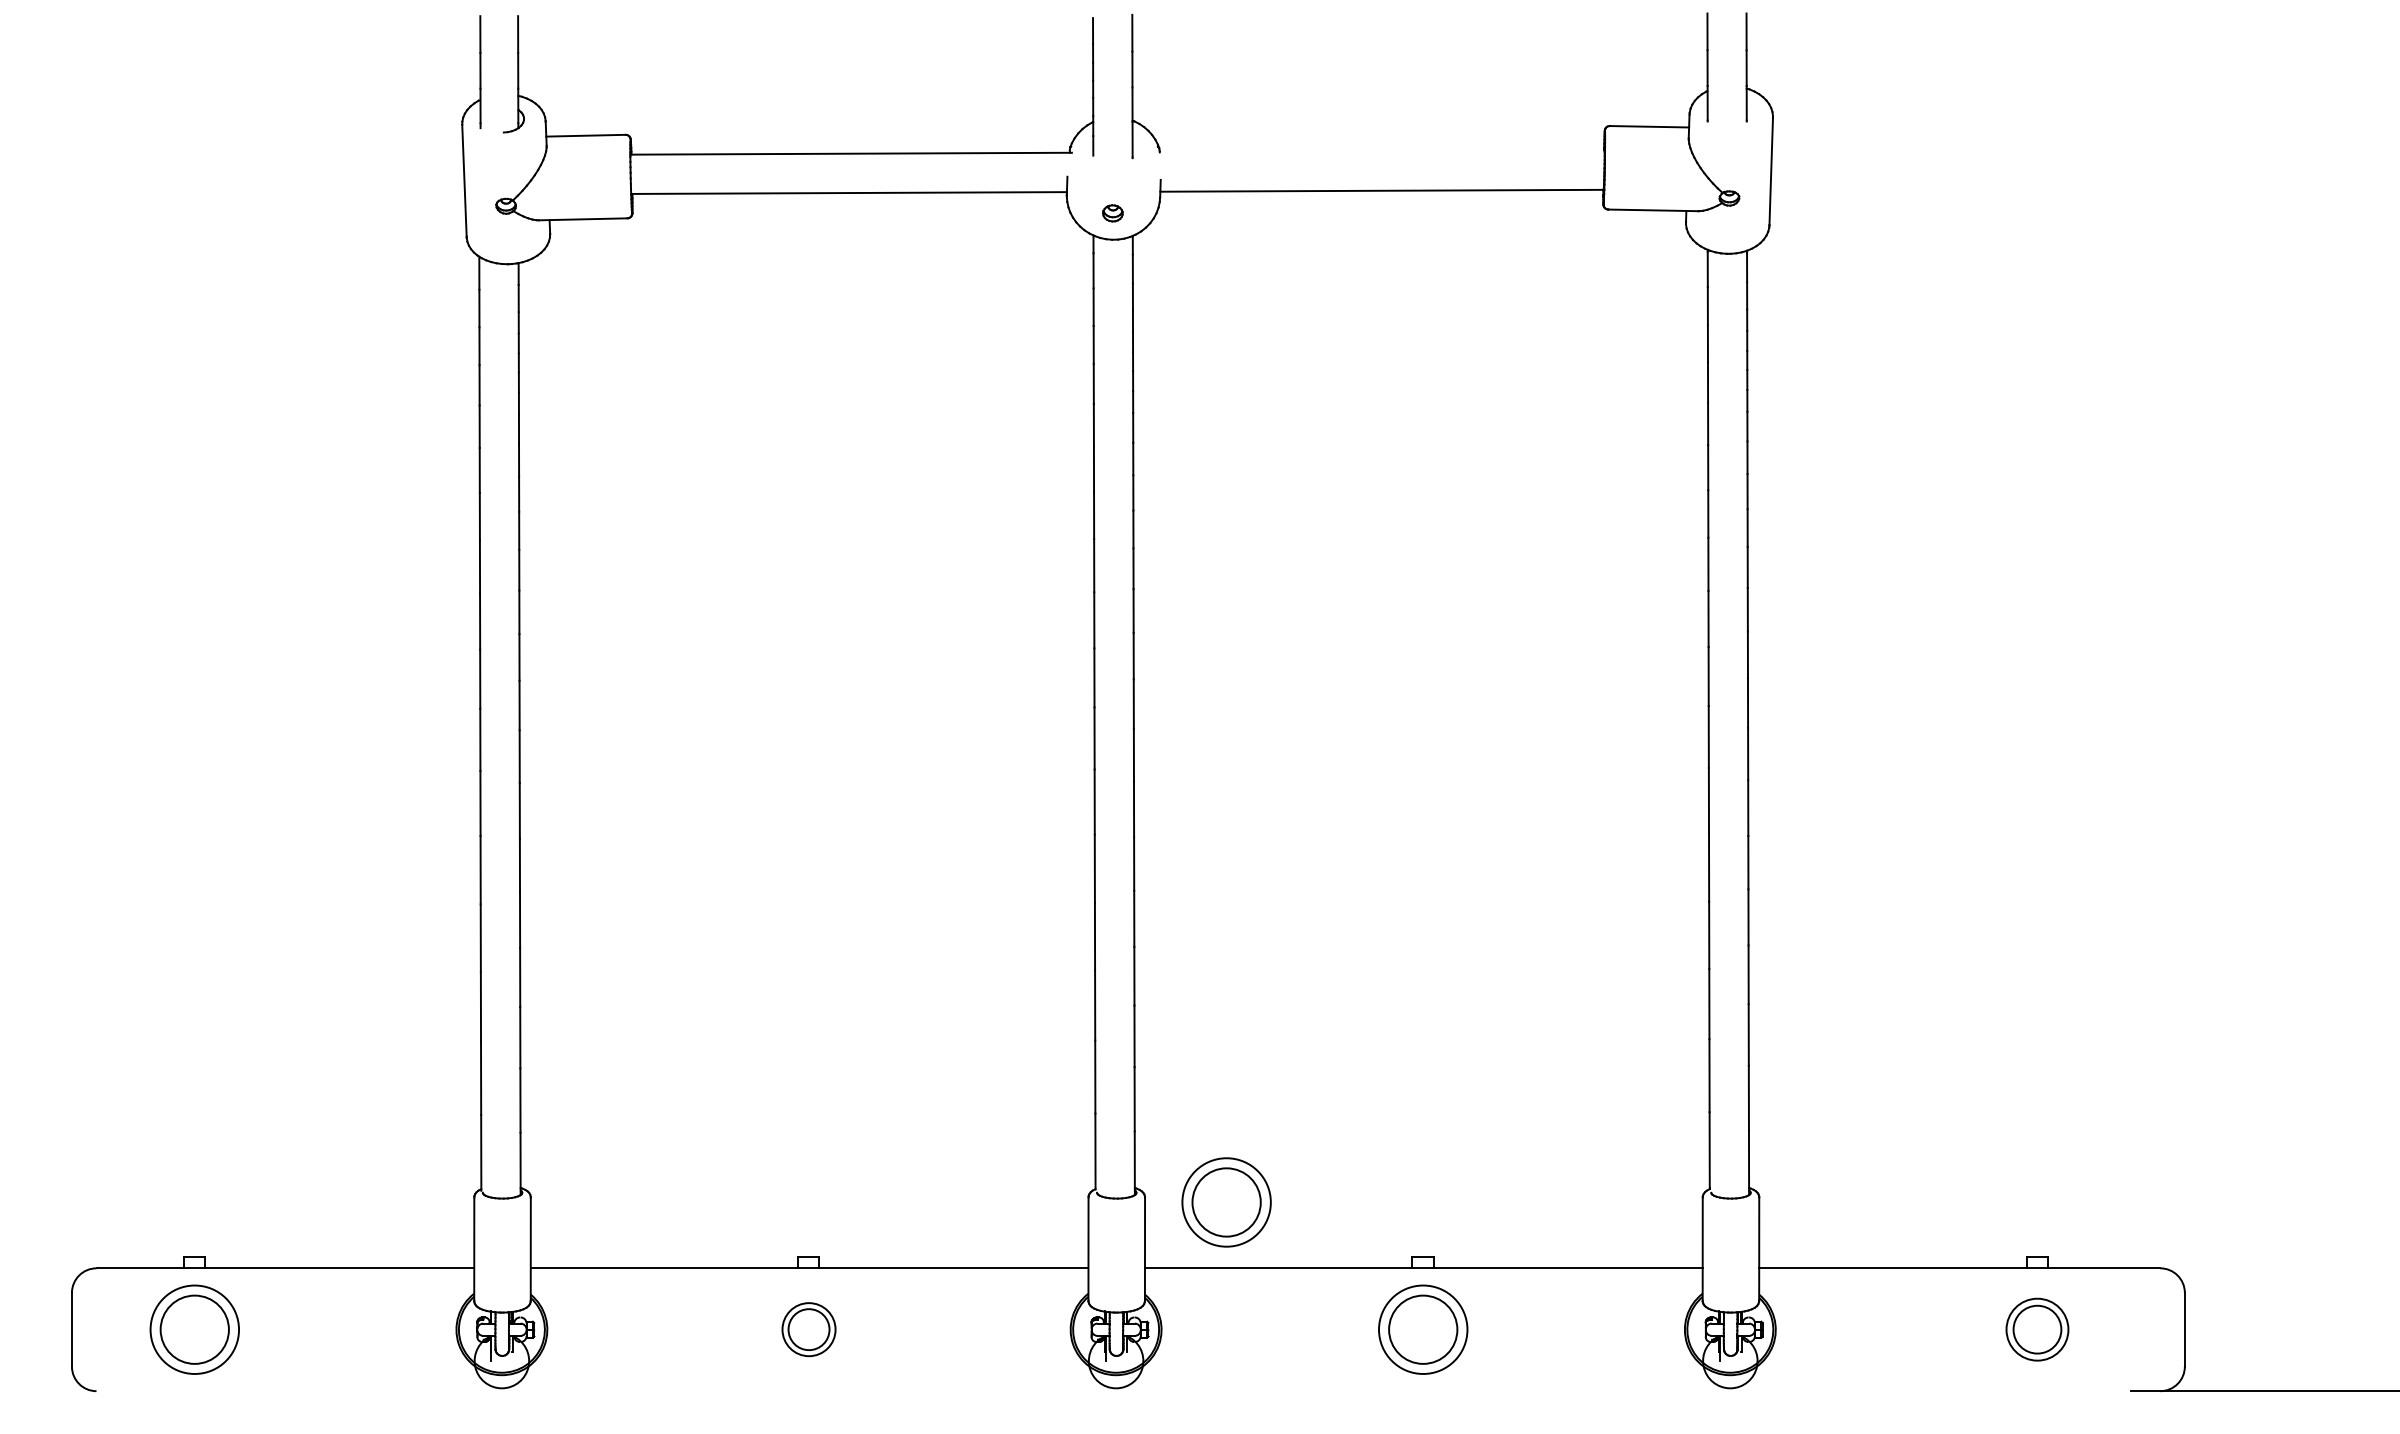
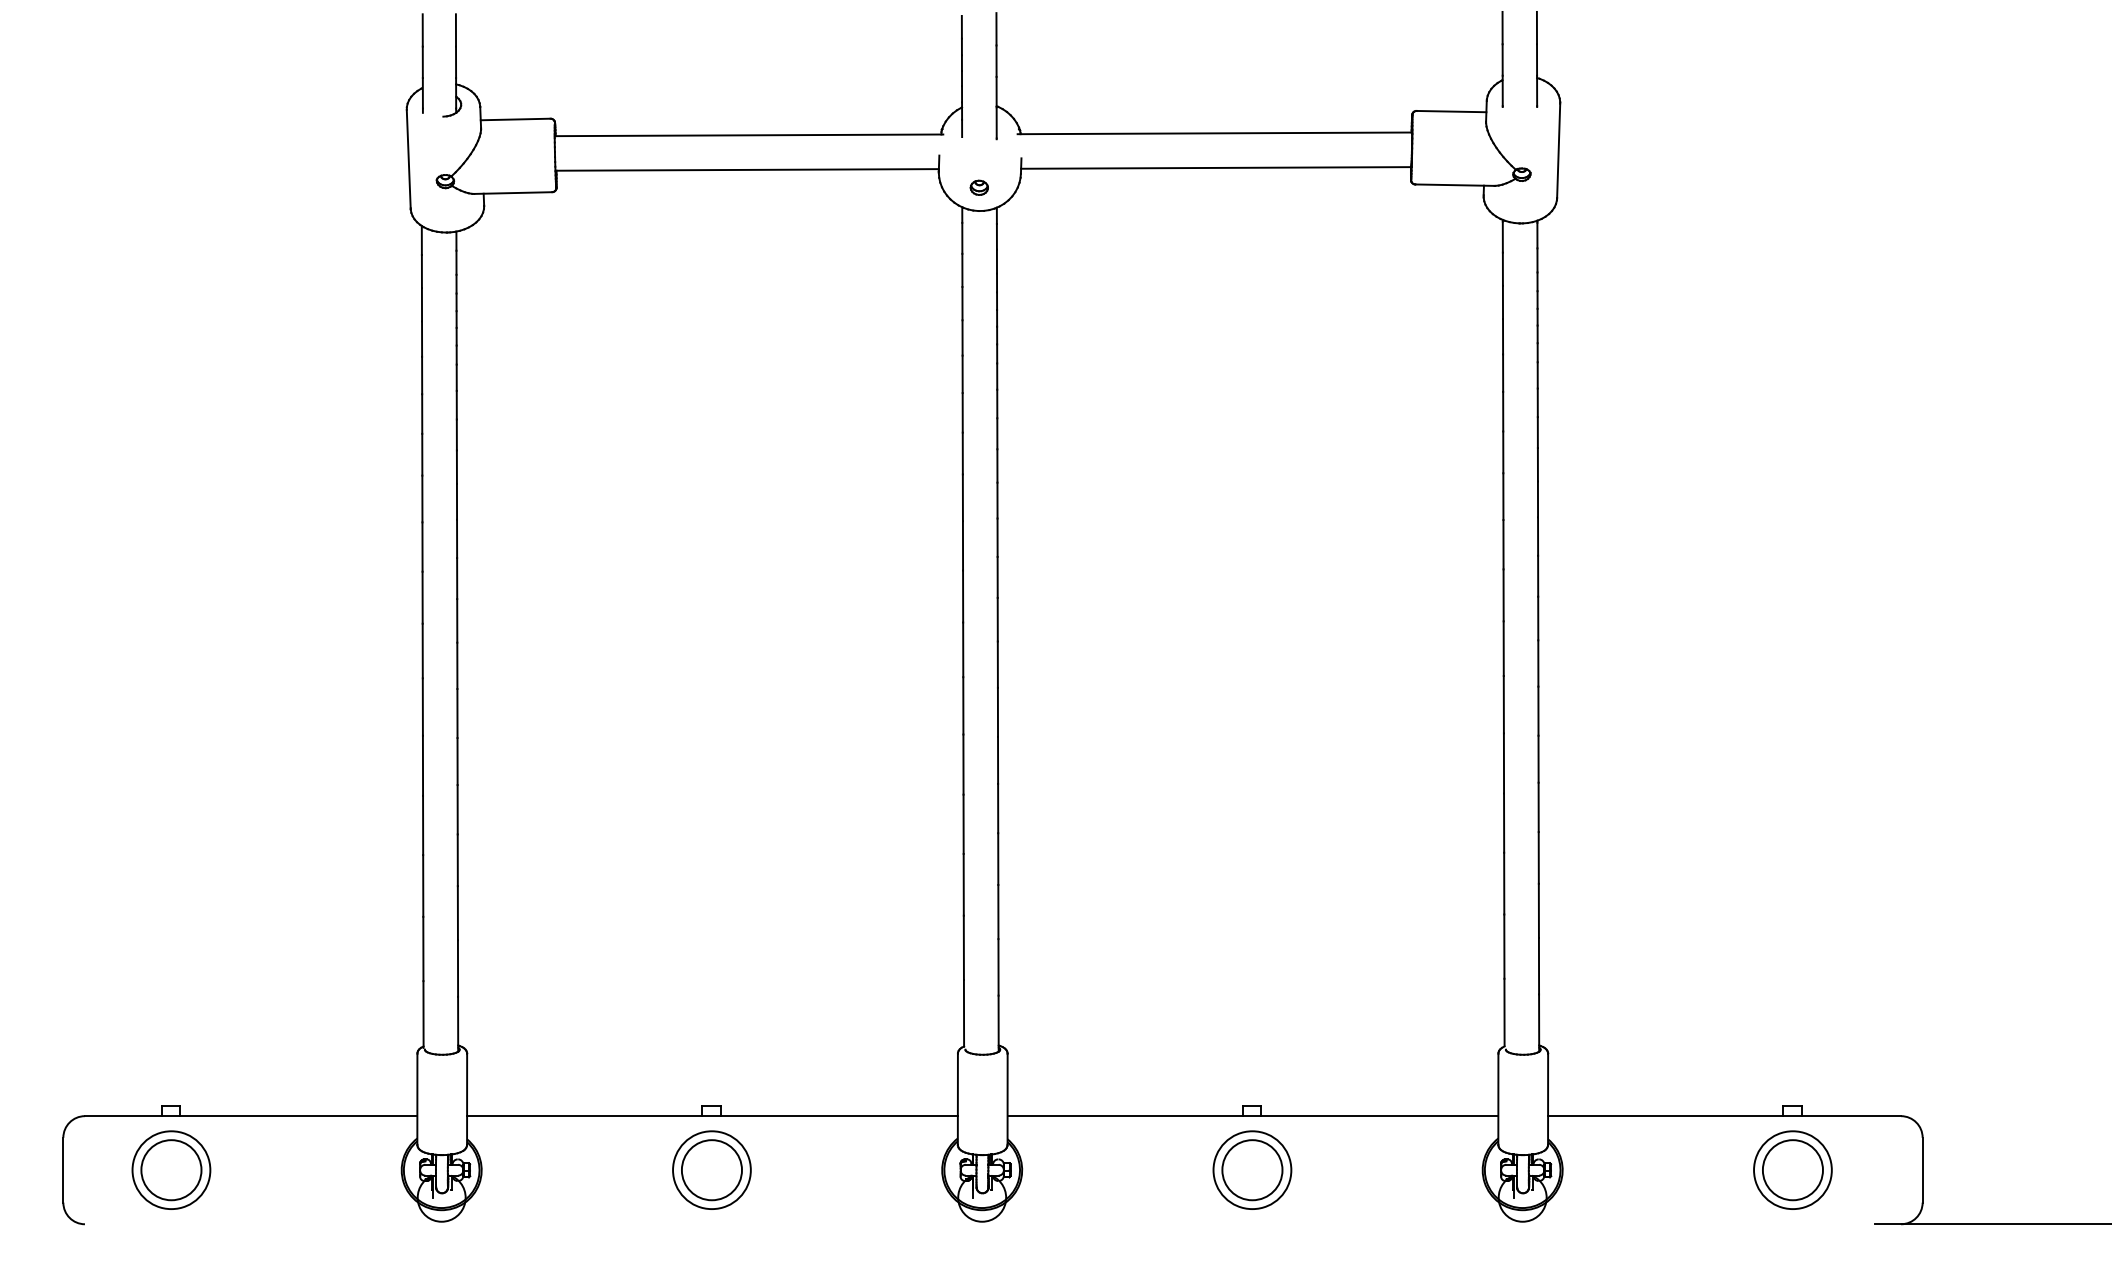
line: (1380, 151) -> (1214, 133), added
part: (1226, 1201) -> (1079, 1057), removed
part: (808, 1328) -> (711, 1169), size x1.67
part: (2036, 1328) -> (1792, 1169), size x1.43

